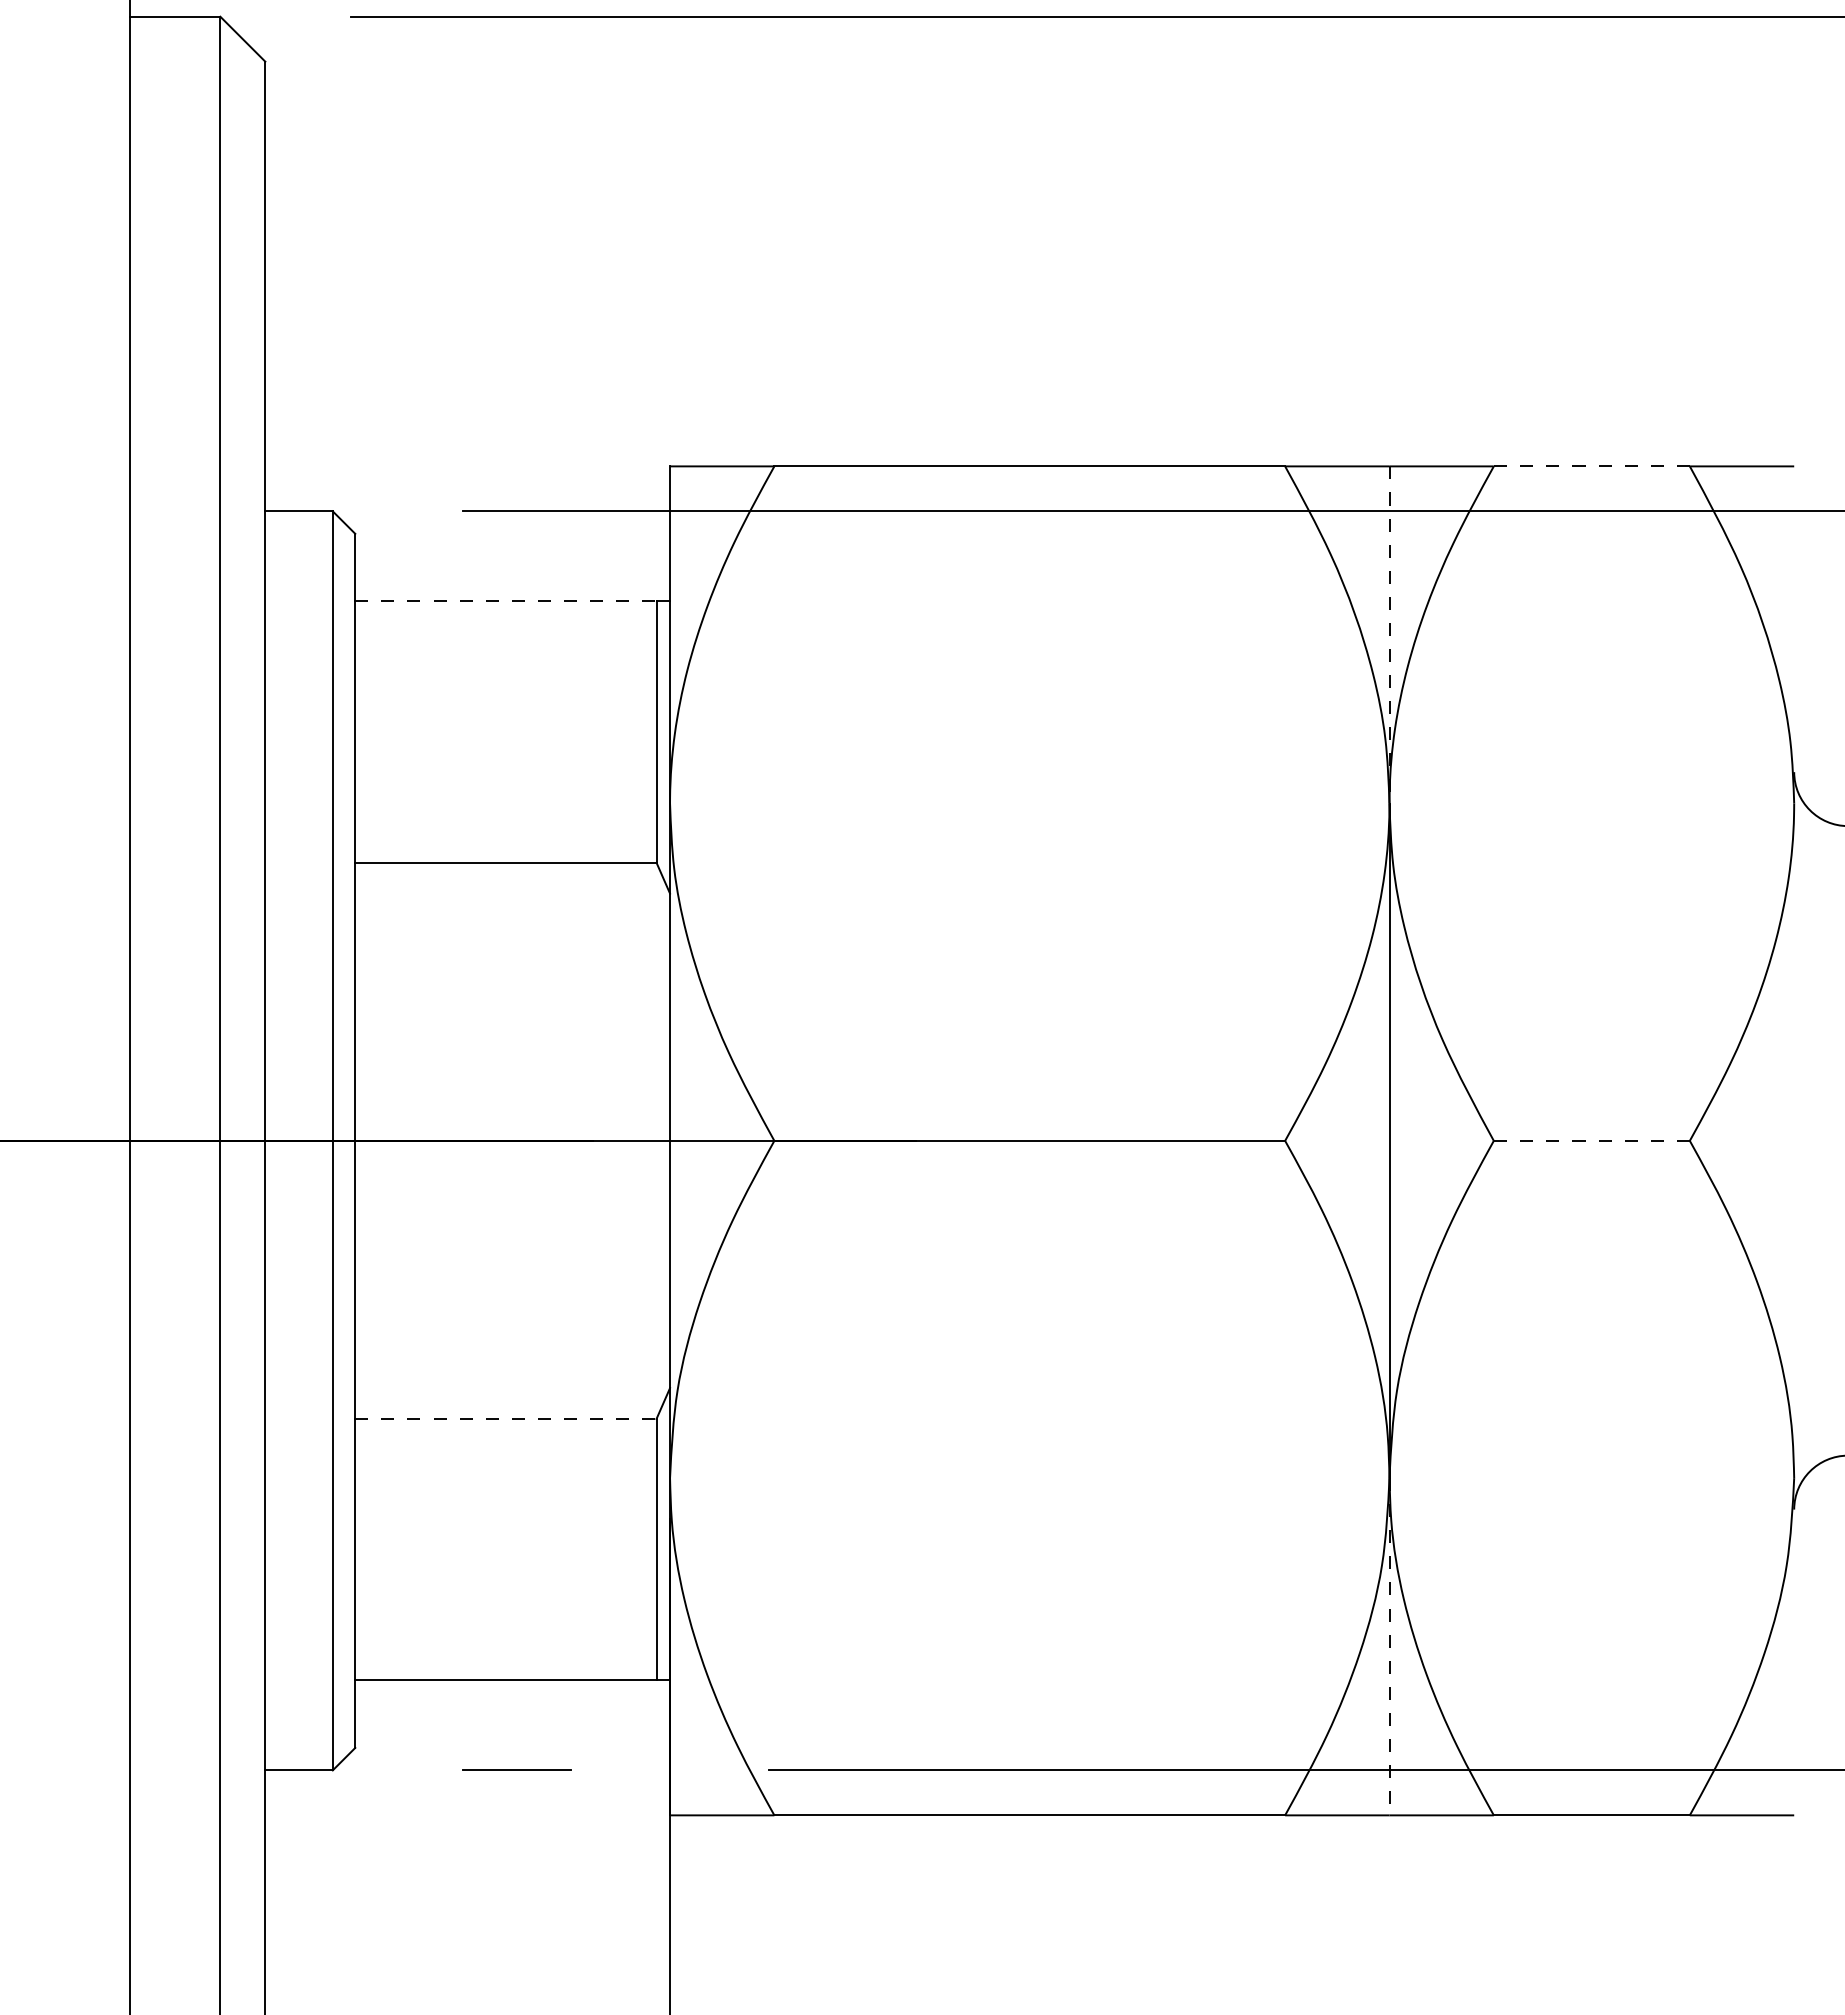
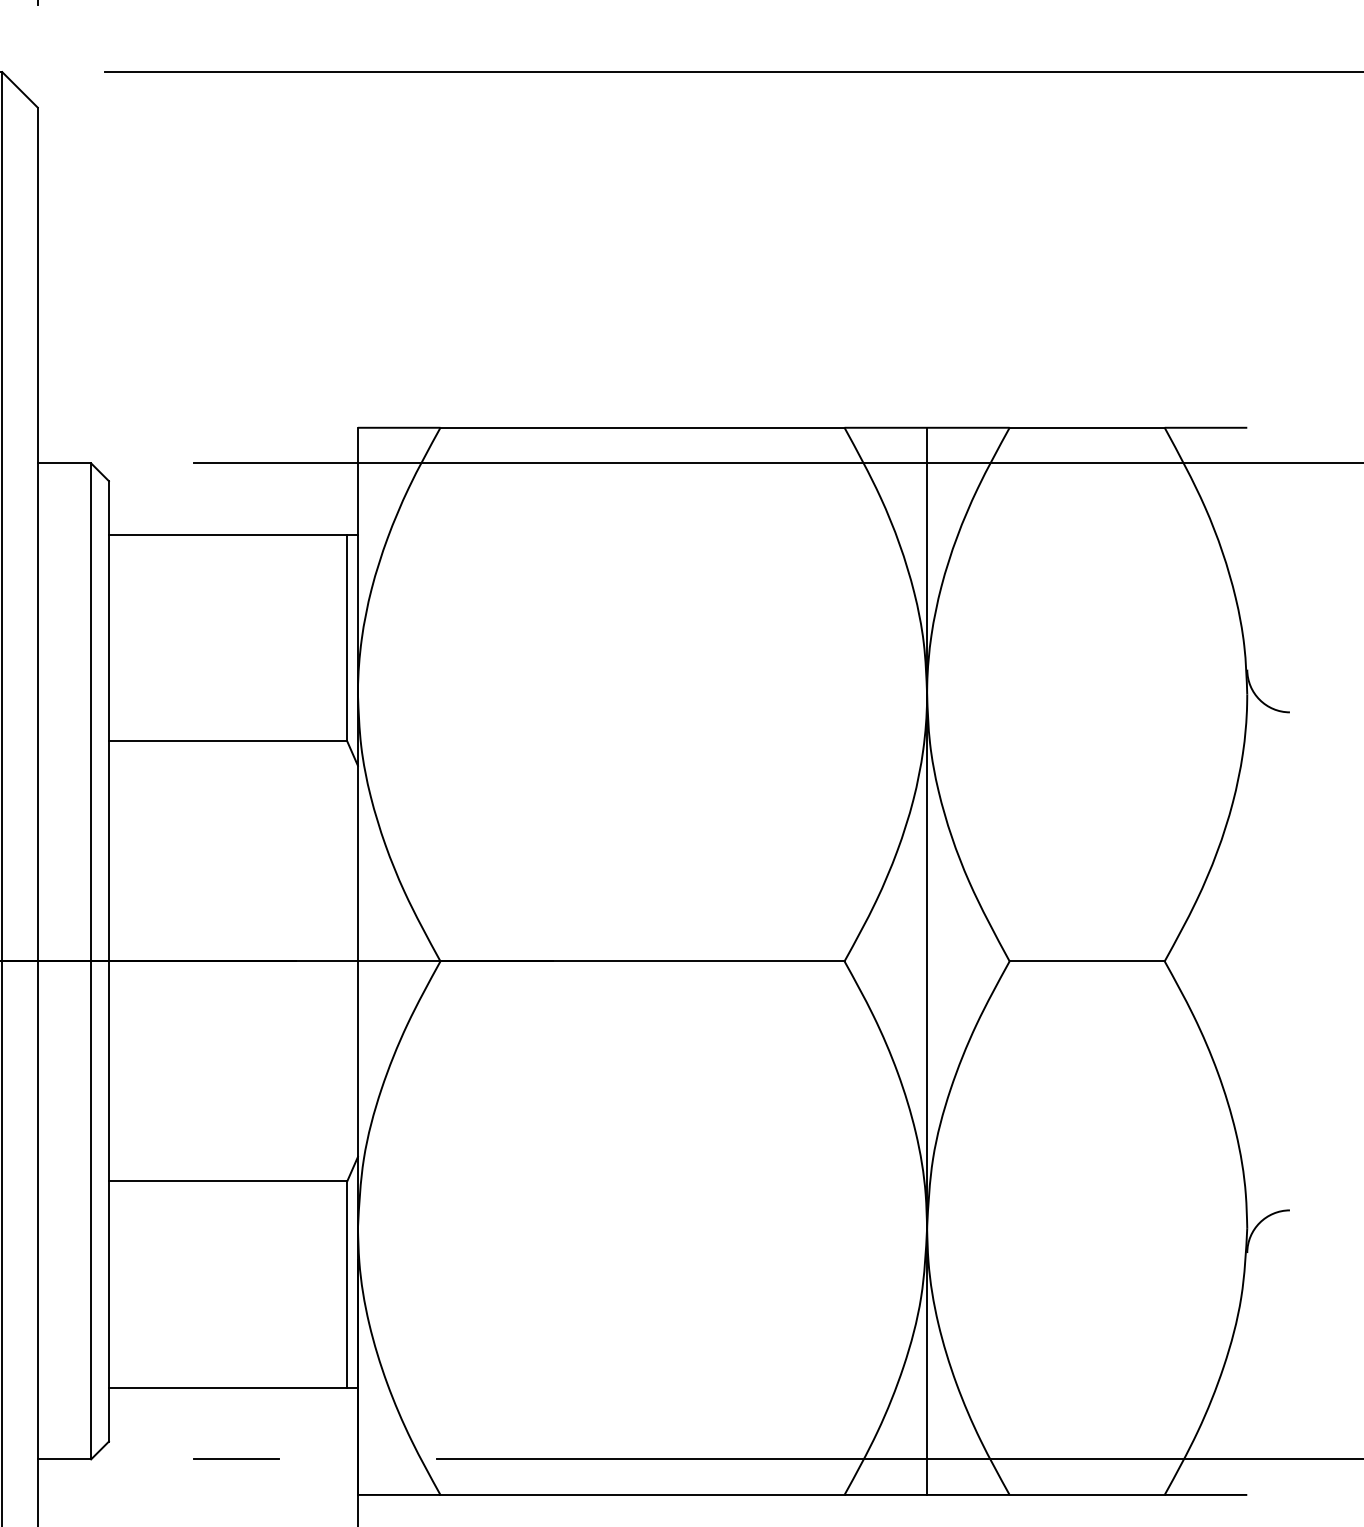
line: (1591, 466) -> (1086, 427), dashed -> solid
line: (505, 601) -> (227, 534), dashed -> solid
line: (1389, 635) -> (927, 561), dashed -> solid
line: (1591, 1140) -> (1086, 961), dashed -> solid
line: (505, 1418) -> (227, 1181), dashed -> solid
line: (1389, 1646) -> (927, 1361), dashed -> solid

